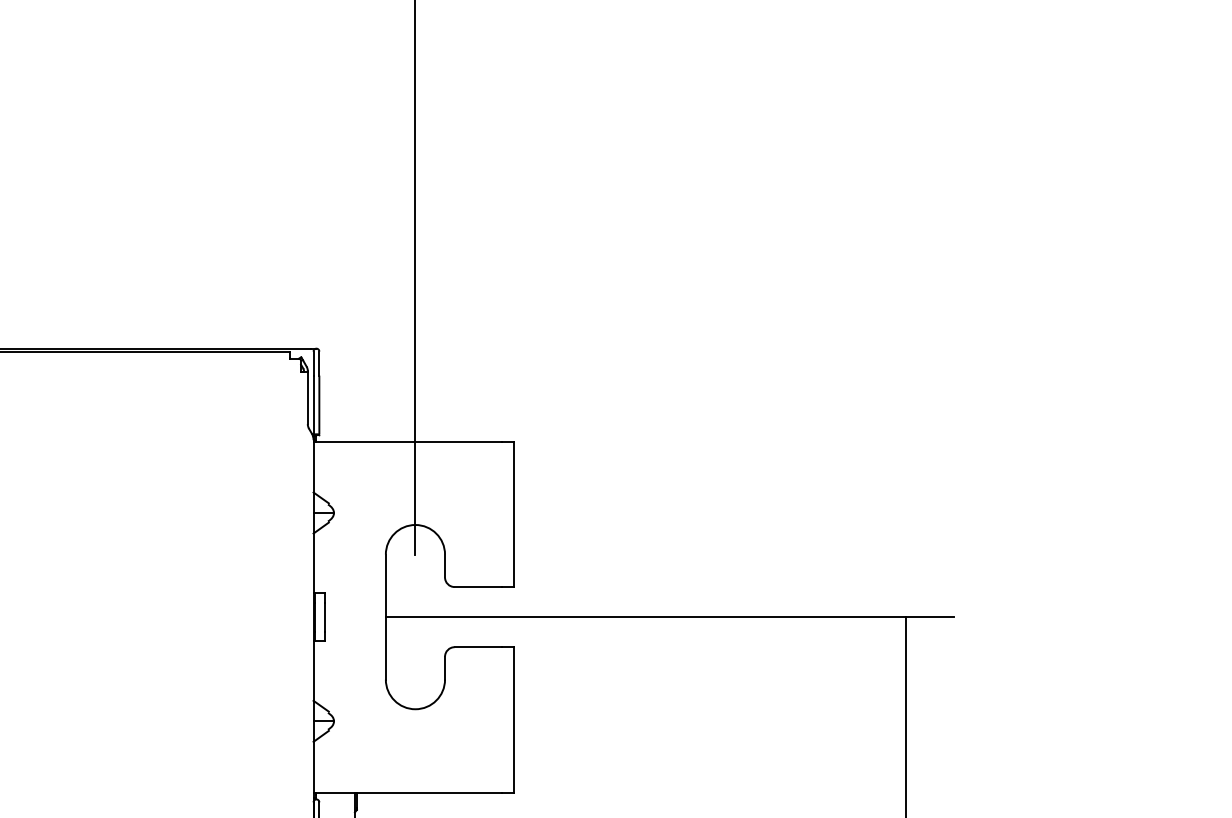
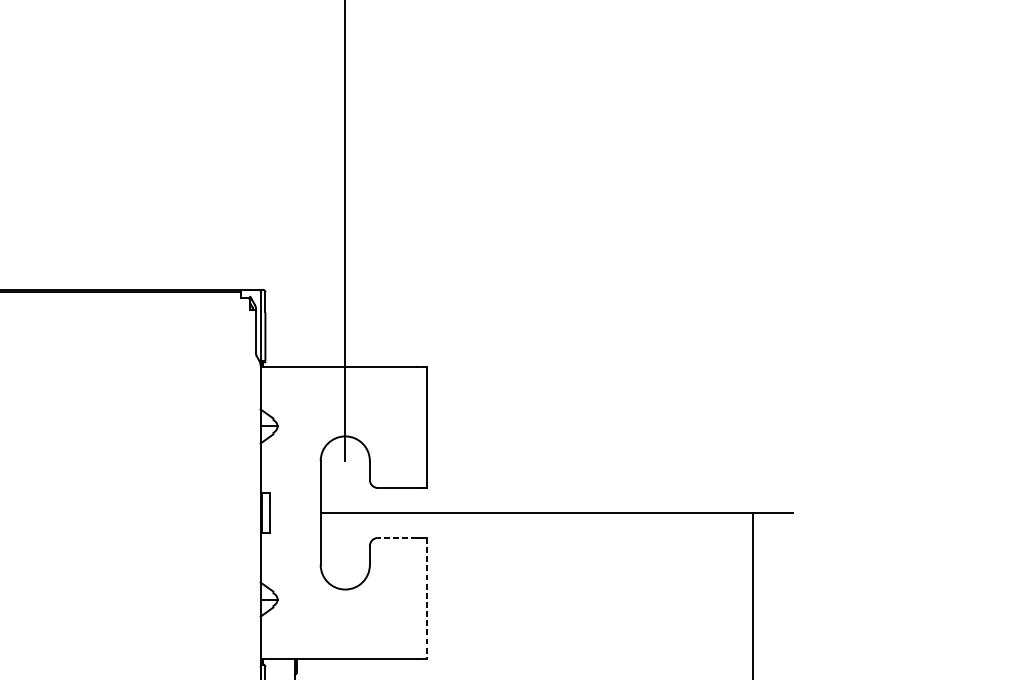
line: (478, 647) -> (397, 538), solid -> dashed
line: (514, 719) -> (427, 598), solid -> dashed

